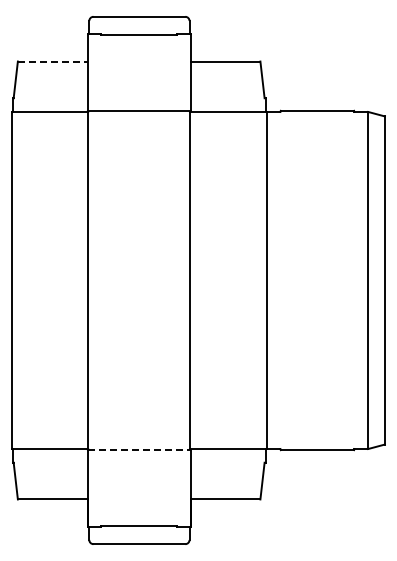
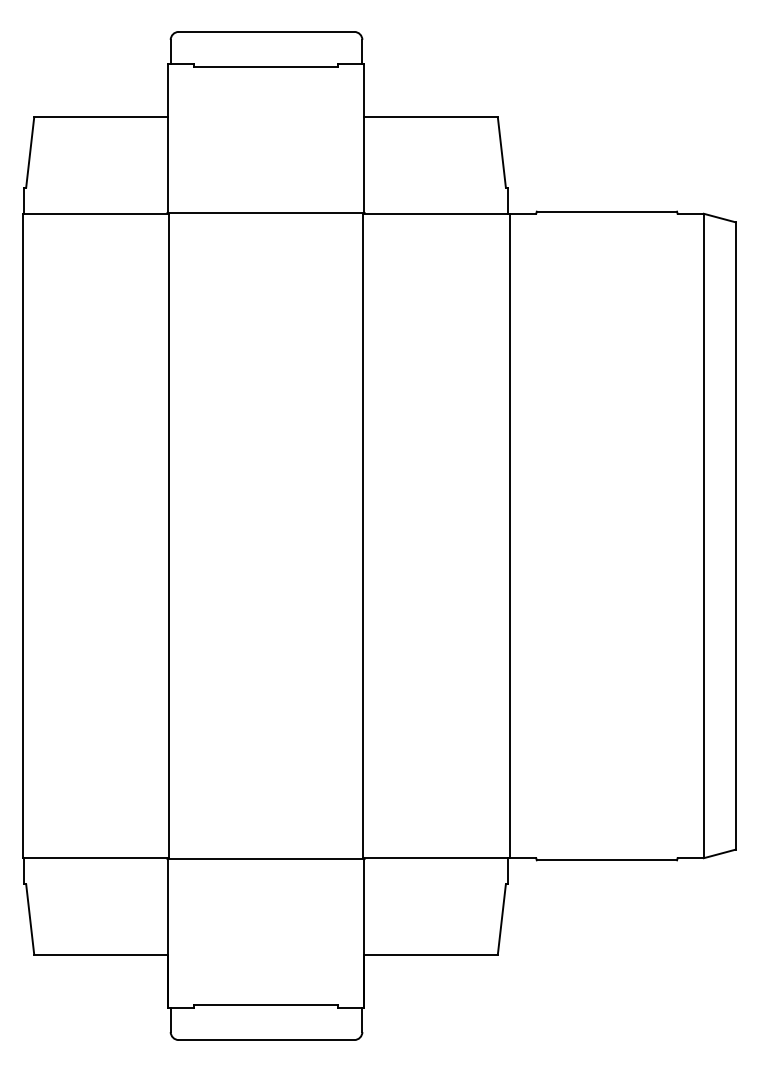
line: (52, 61) -> (100, 117), dashed -> solid
line: (139, 449) -> (266, 859), dashed -> solid

